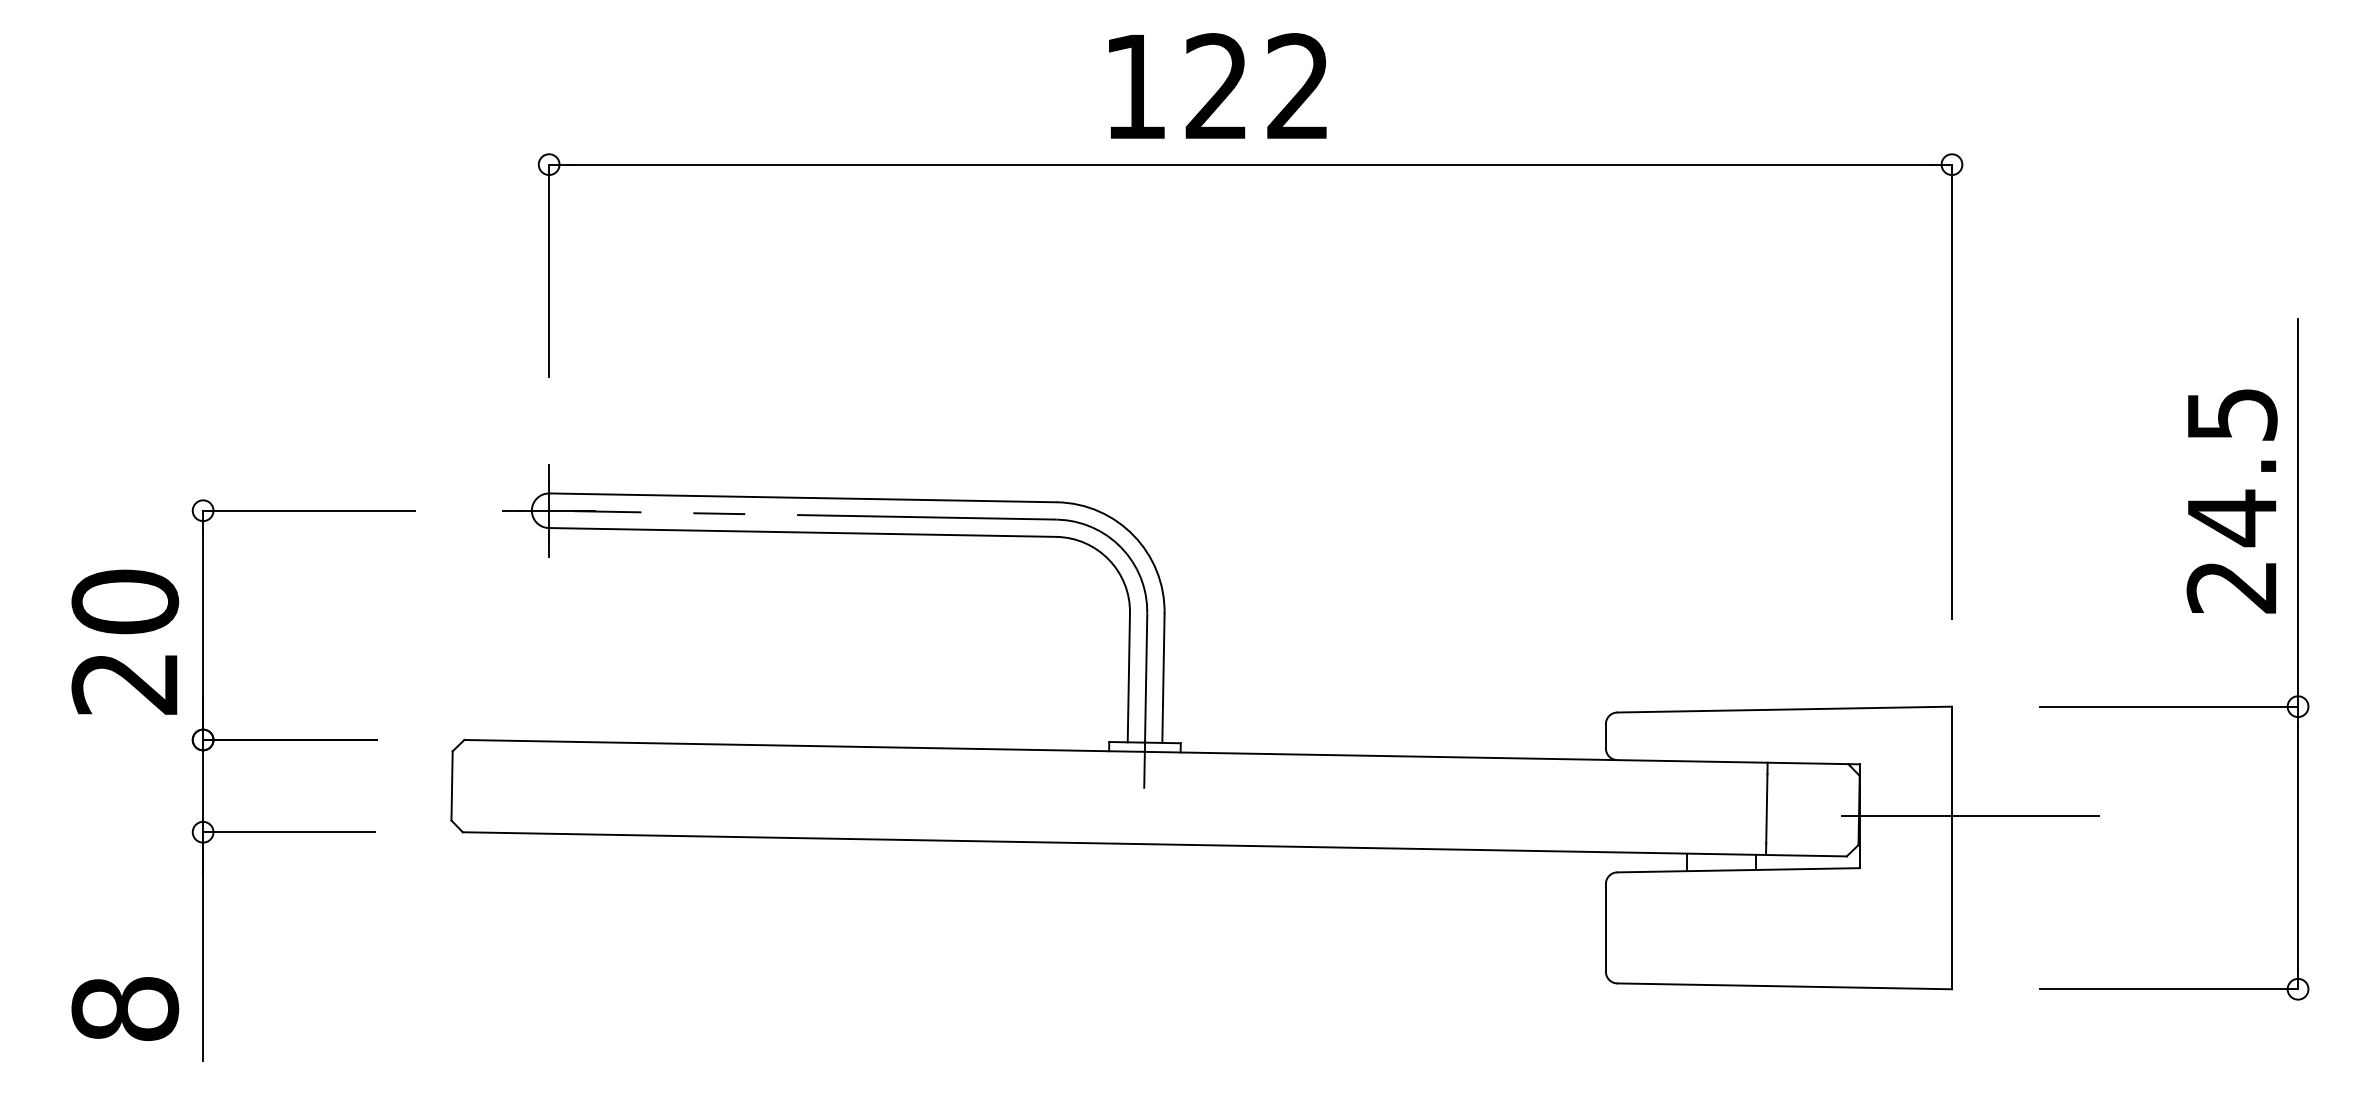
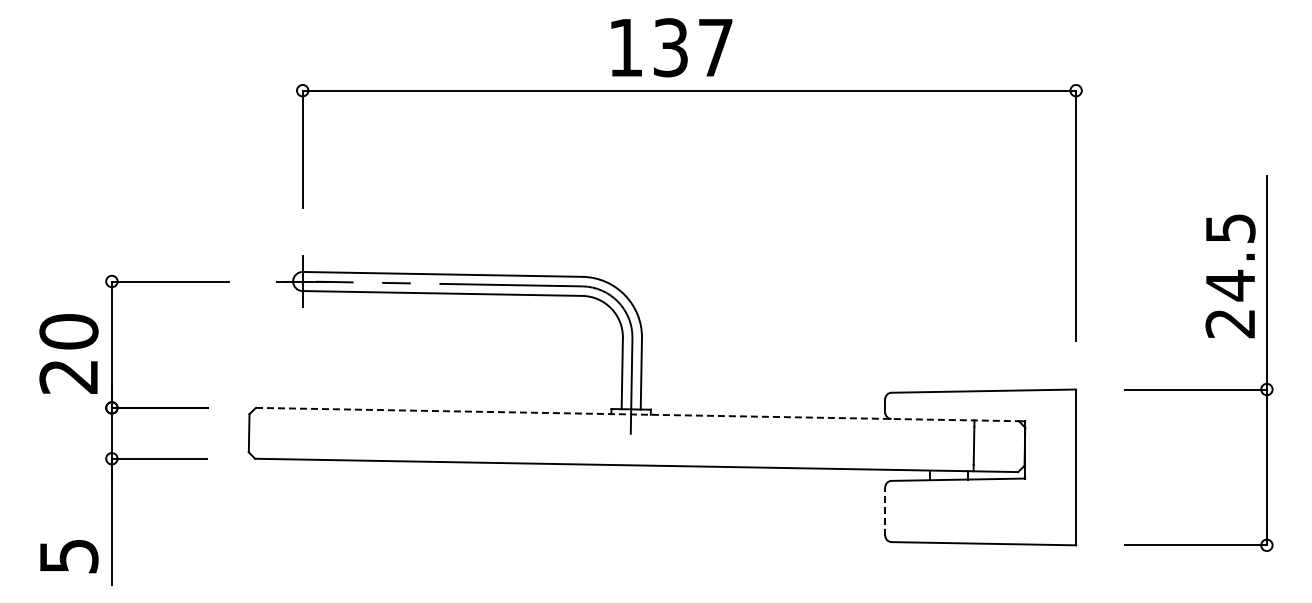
text: (1256, 86) -> (692, 47), 122 -> 137
line: (1156, 751) -> (637, 414), solid -> dashed
line: (1970, 815) -> (1086, 449), removed
line: (1606, 927) -> (885, 511), solid -> dashed
text: (124, 1007) -> (68, 555), 8 -> 5

